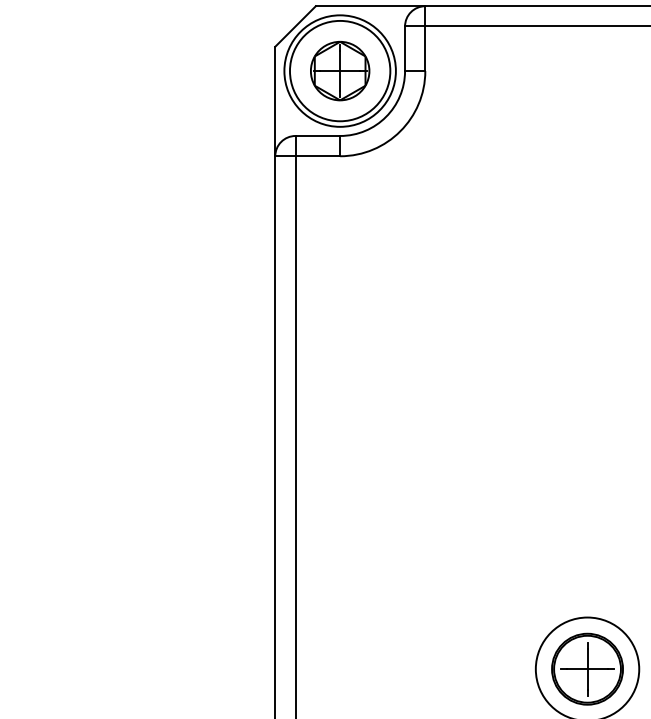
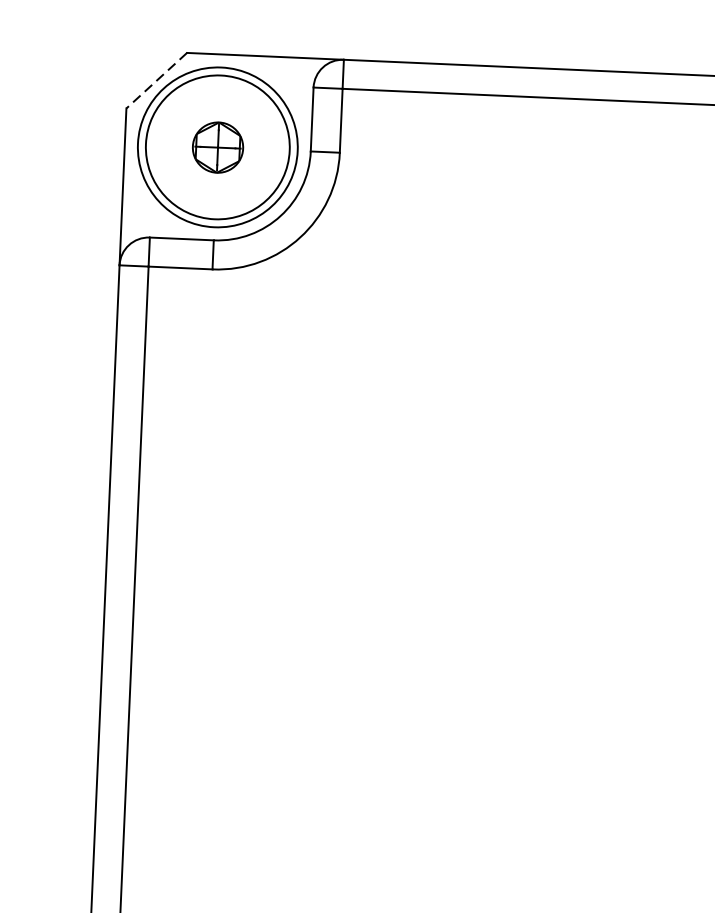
line: (295, 26) -> (156, 80), solid -> dashed
part: (340, 71) -> (218, 147), size x0.6

